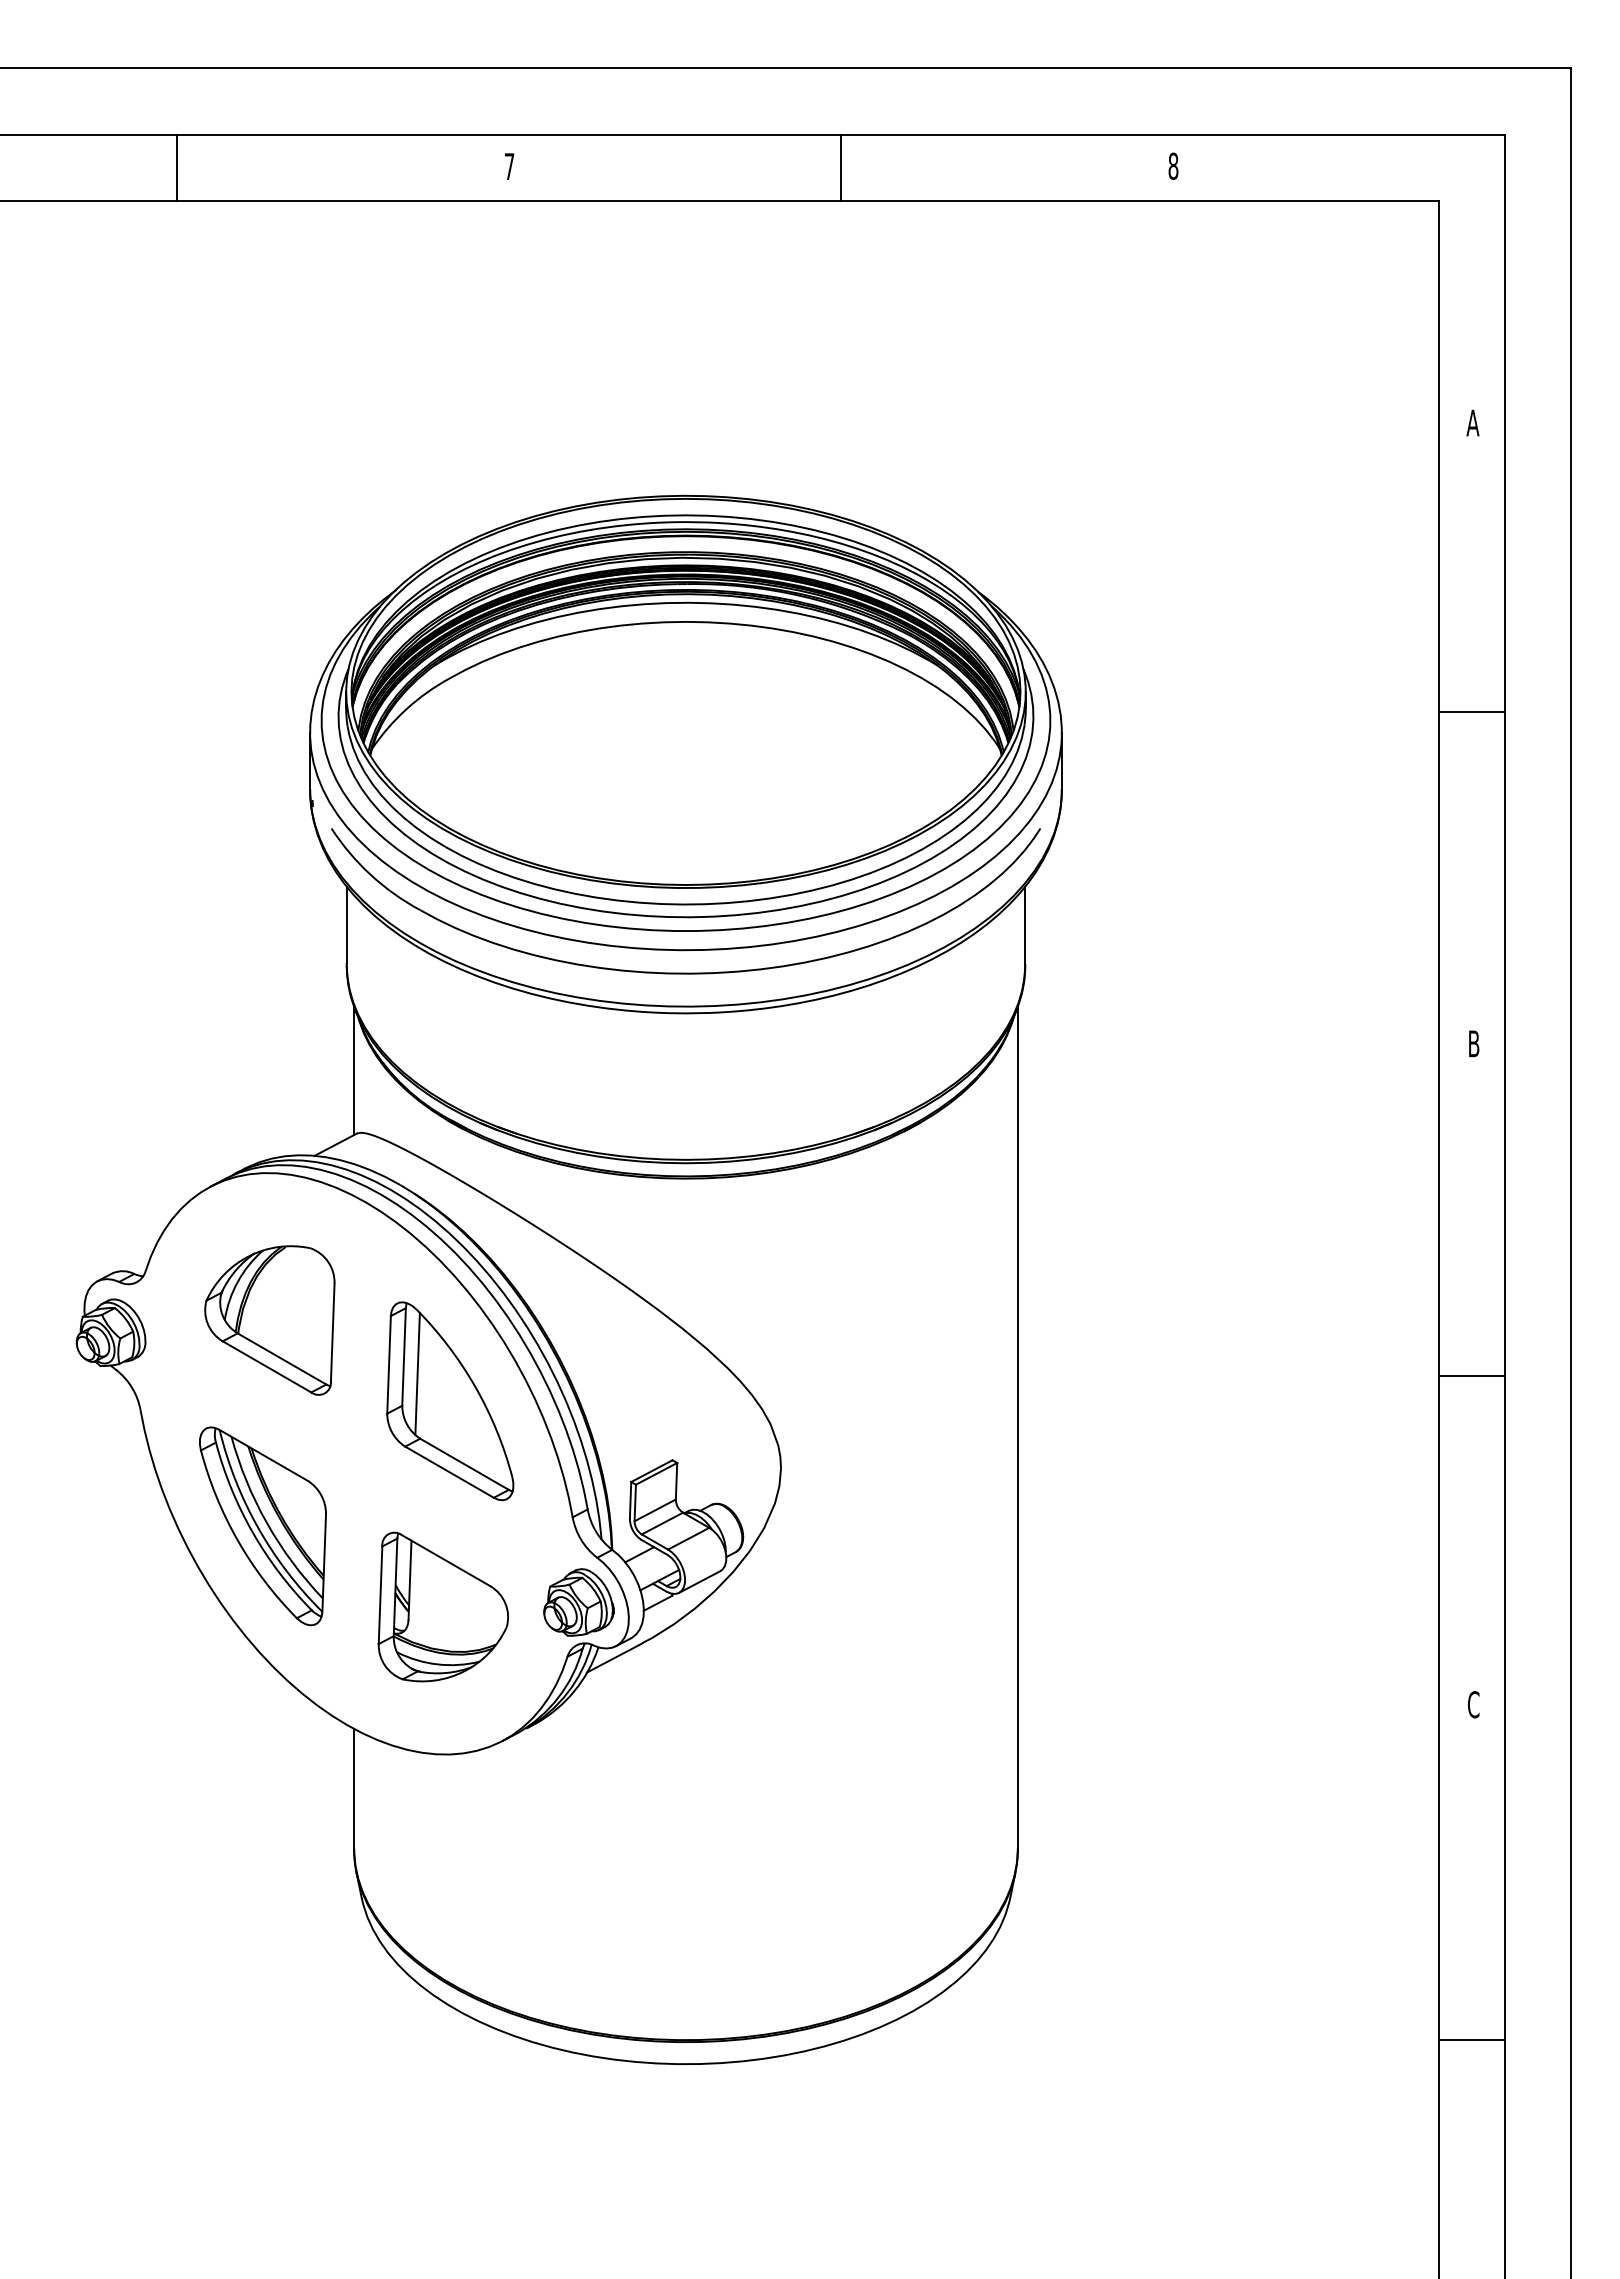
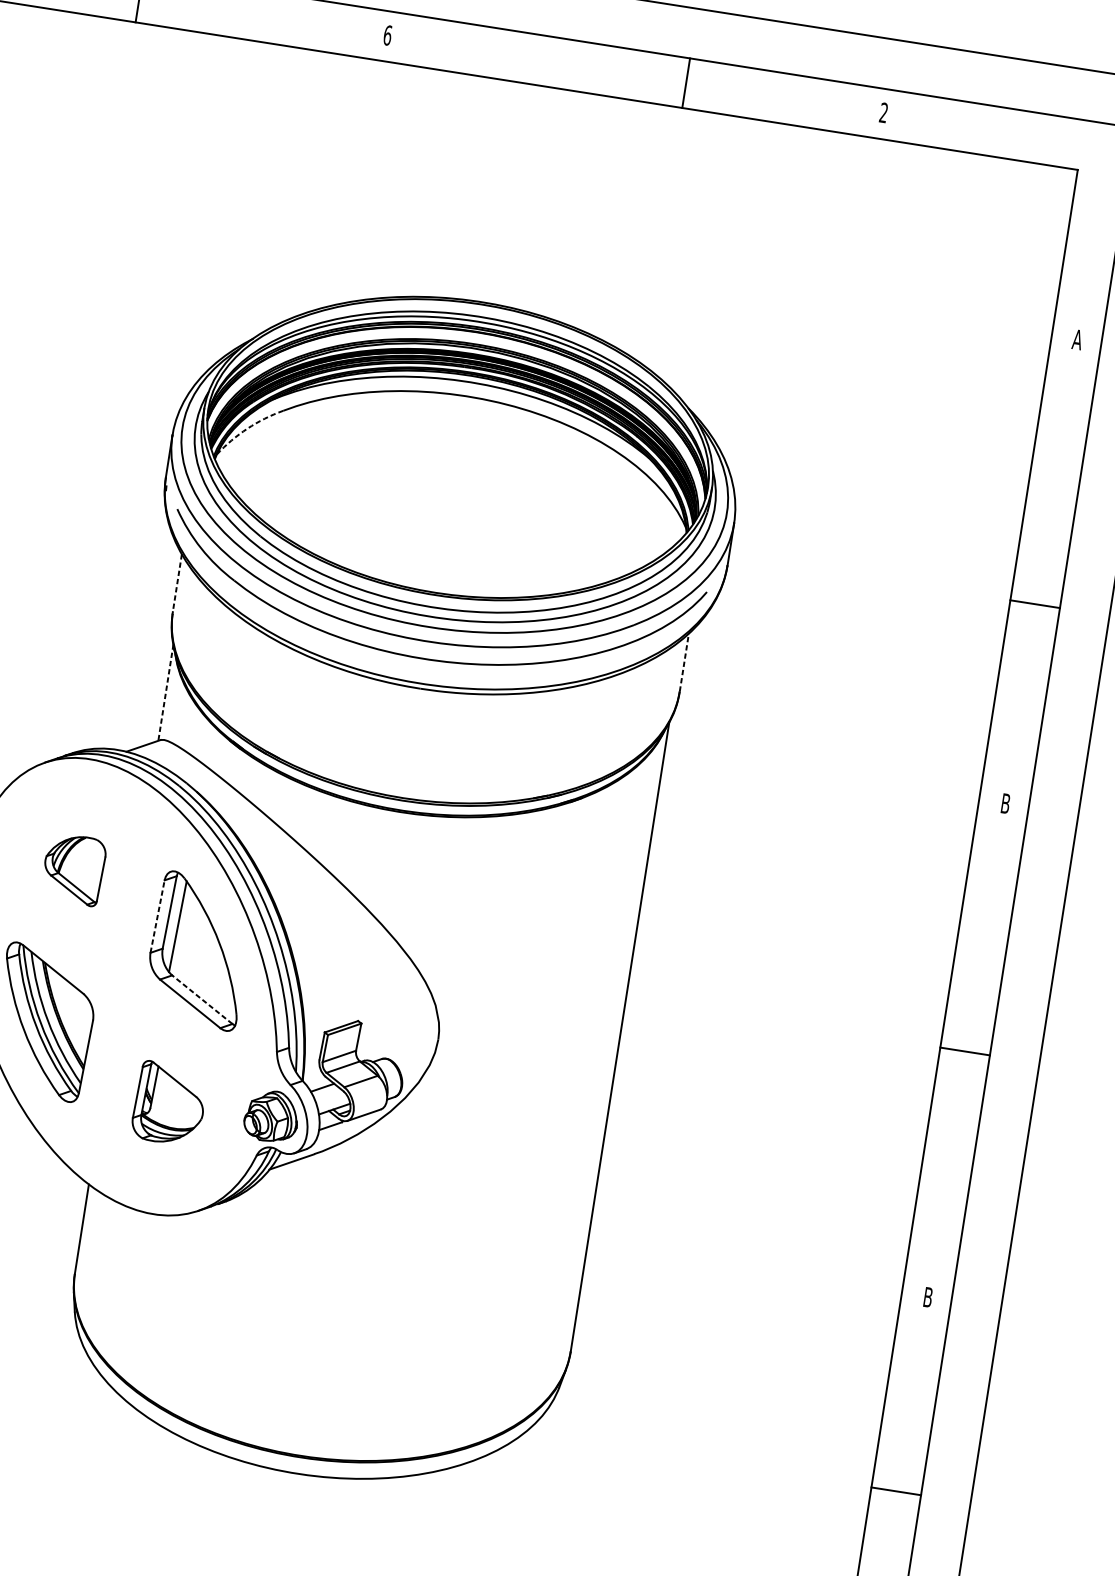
text: (1173, 165) -> (883, 112), 8 -> 2
text: (509, 166) -> (387, 35), 7 -> 6
line: (841, 167) -> (686, 82), moved
arc: (406, 709) -> (247, 429), solid -> dashed
line: (1471, 712) -> (1034, 604), moved
line: (346, 925) -> (177, 583), solid -> dashed
line: (1025, 925) -> (684, 662), solid -> dashed
line: (354, 1071) -> (166, 693), solid -> dashed
part: (269, 1320) -> (73, 869), size x0.6
line: (389, 1364) -> (157, 916), solid -> dashed
line: (464, 1464) -> (202, 999), solid -> dashed
part: (442, 1606) -> (169, 1103), size x0.7
text: (1473, 1704) -> (928, 1297), C -> B
line: (1471, 2039) -> (896, 1491), moved

